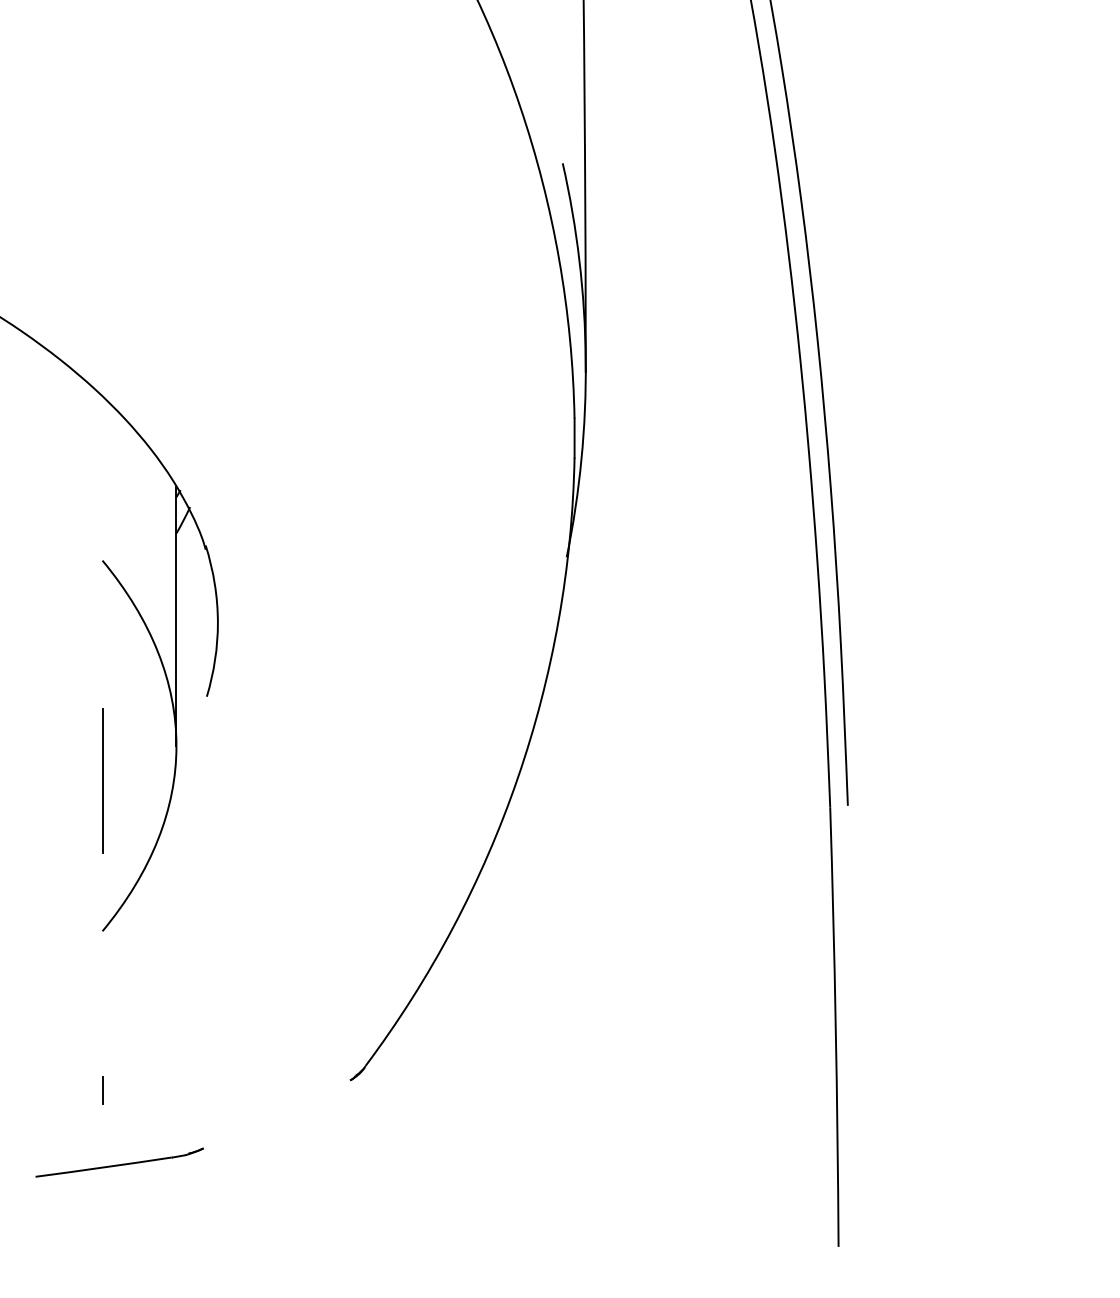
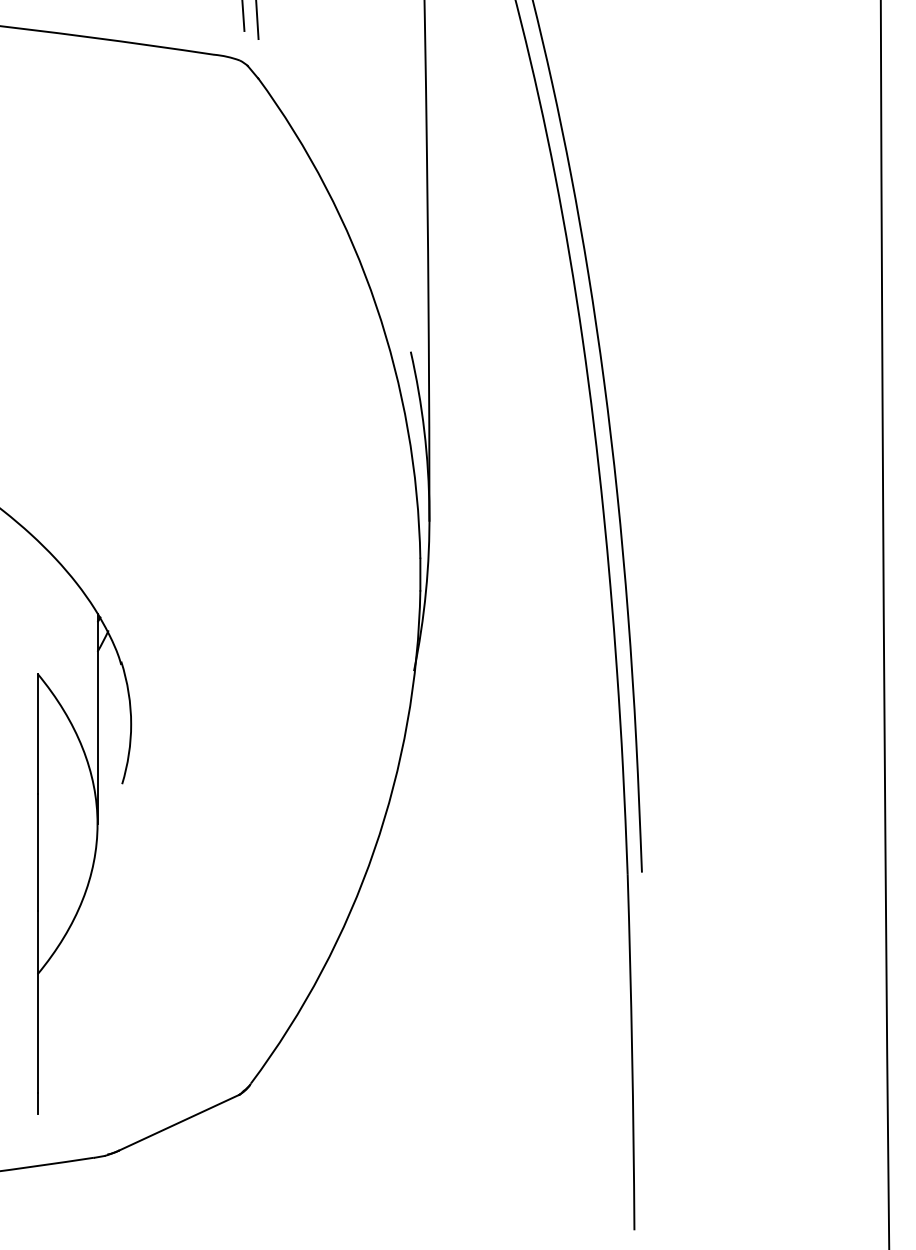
line: (102, 634) -> (37, 733), added
line: (102, 964) -> (37, 1001), added
line: (277, 1113) -> (179, 1122), added

